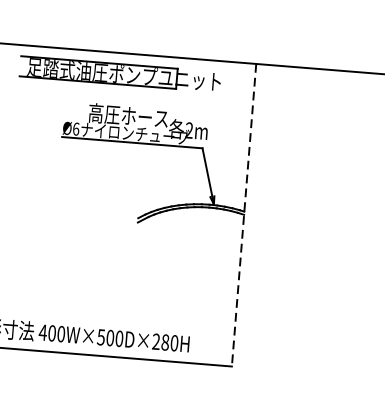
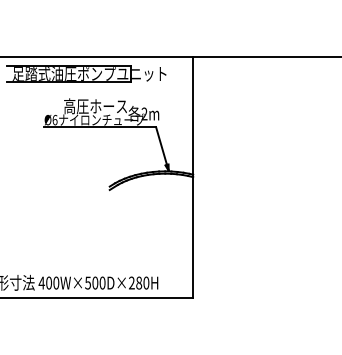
line: (244, 215) -> (193, 177), dashed -> solid

